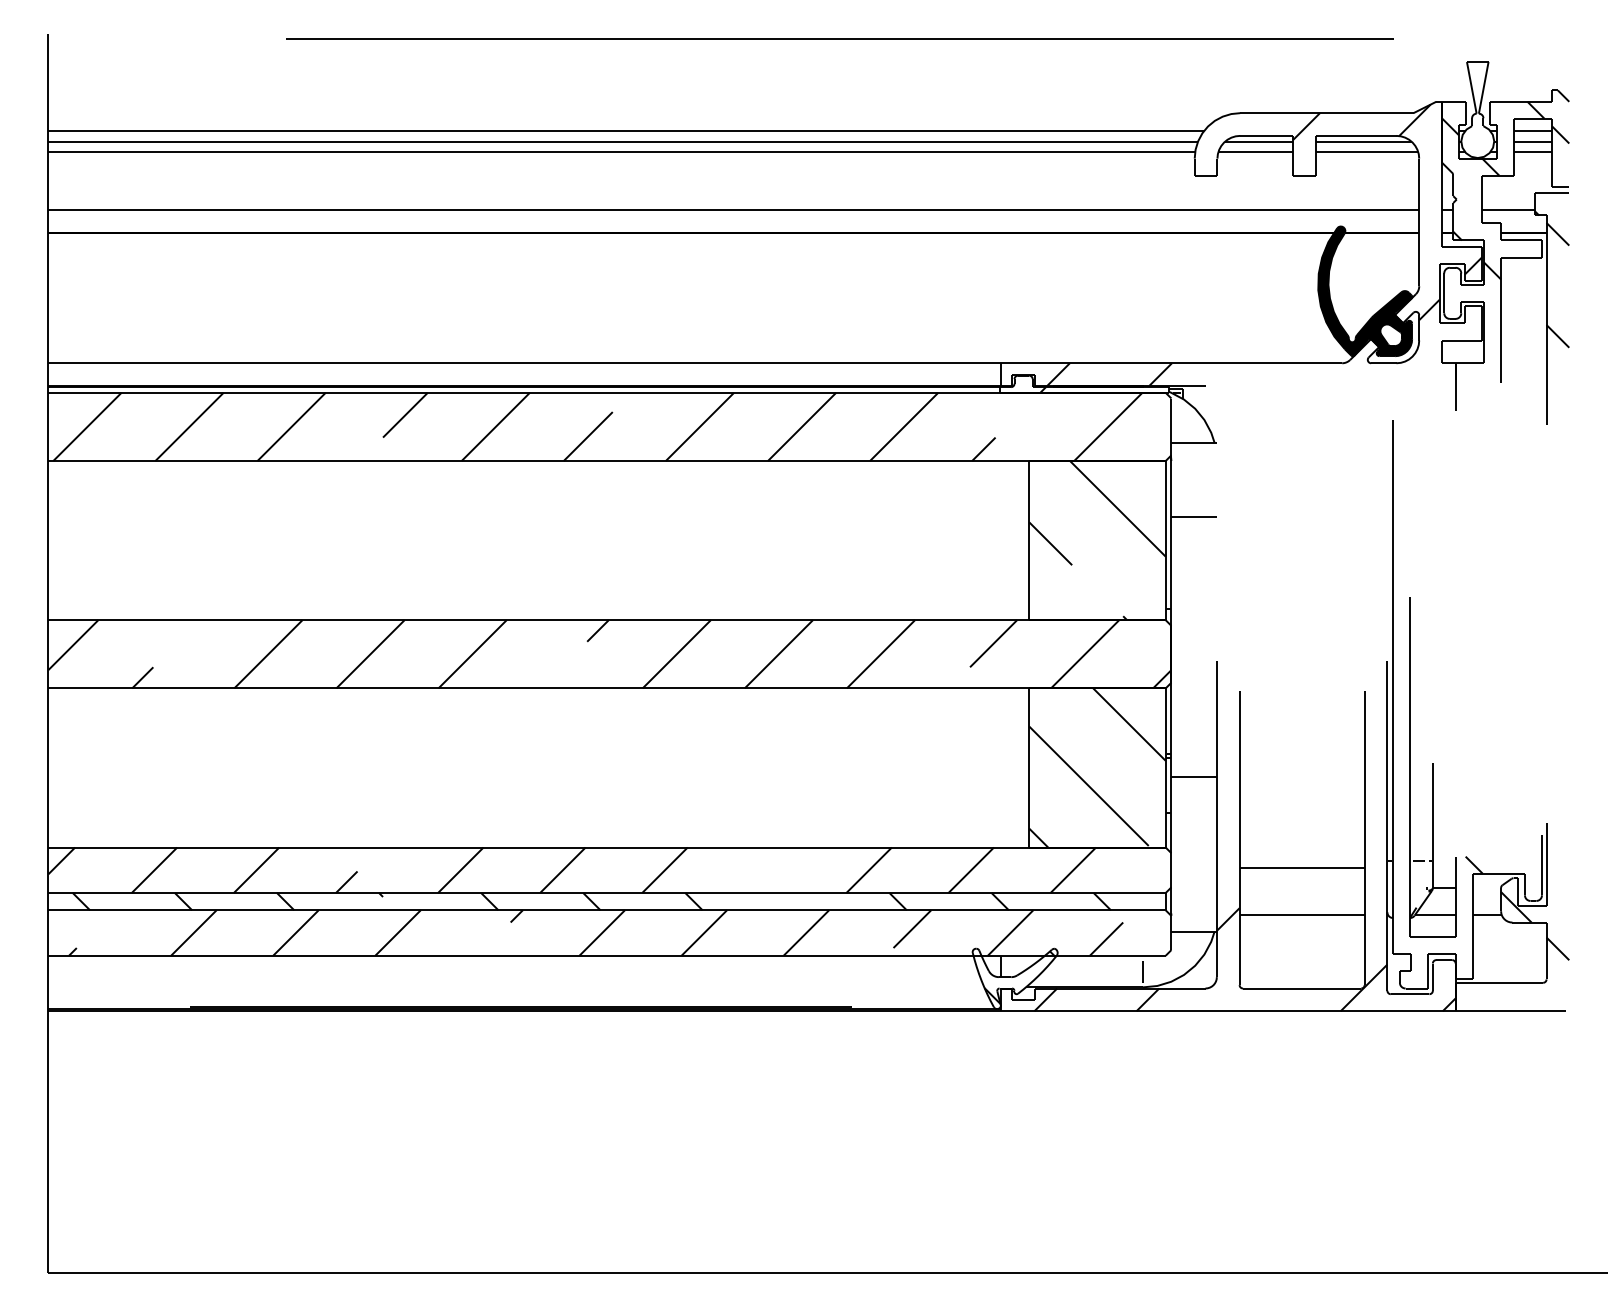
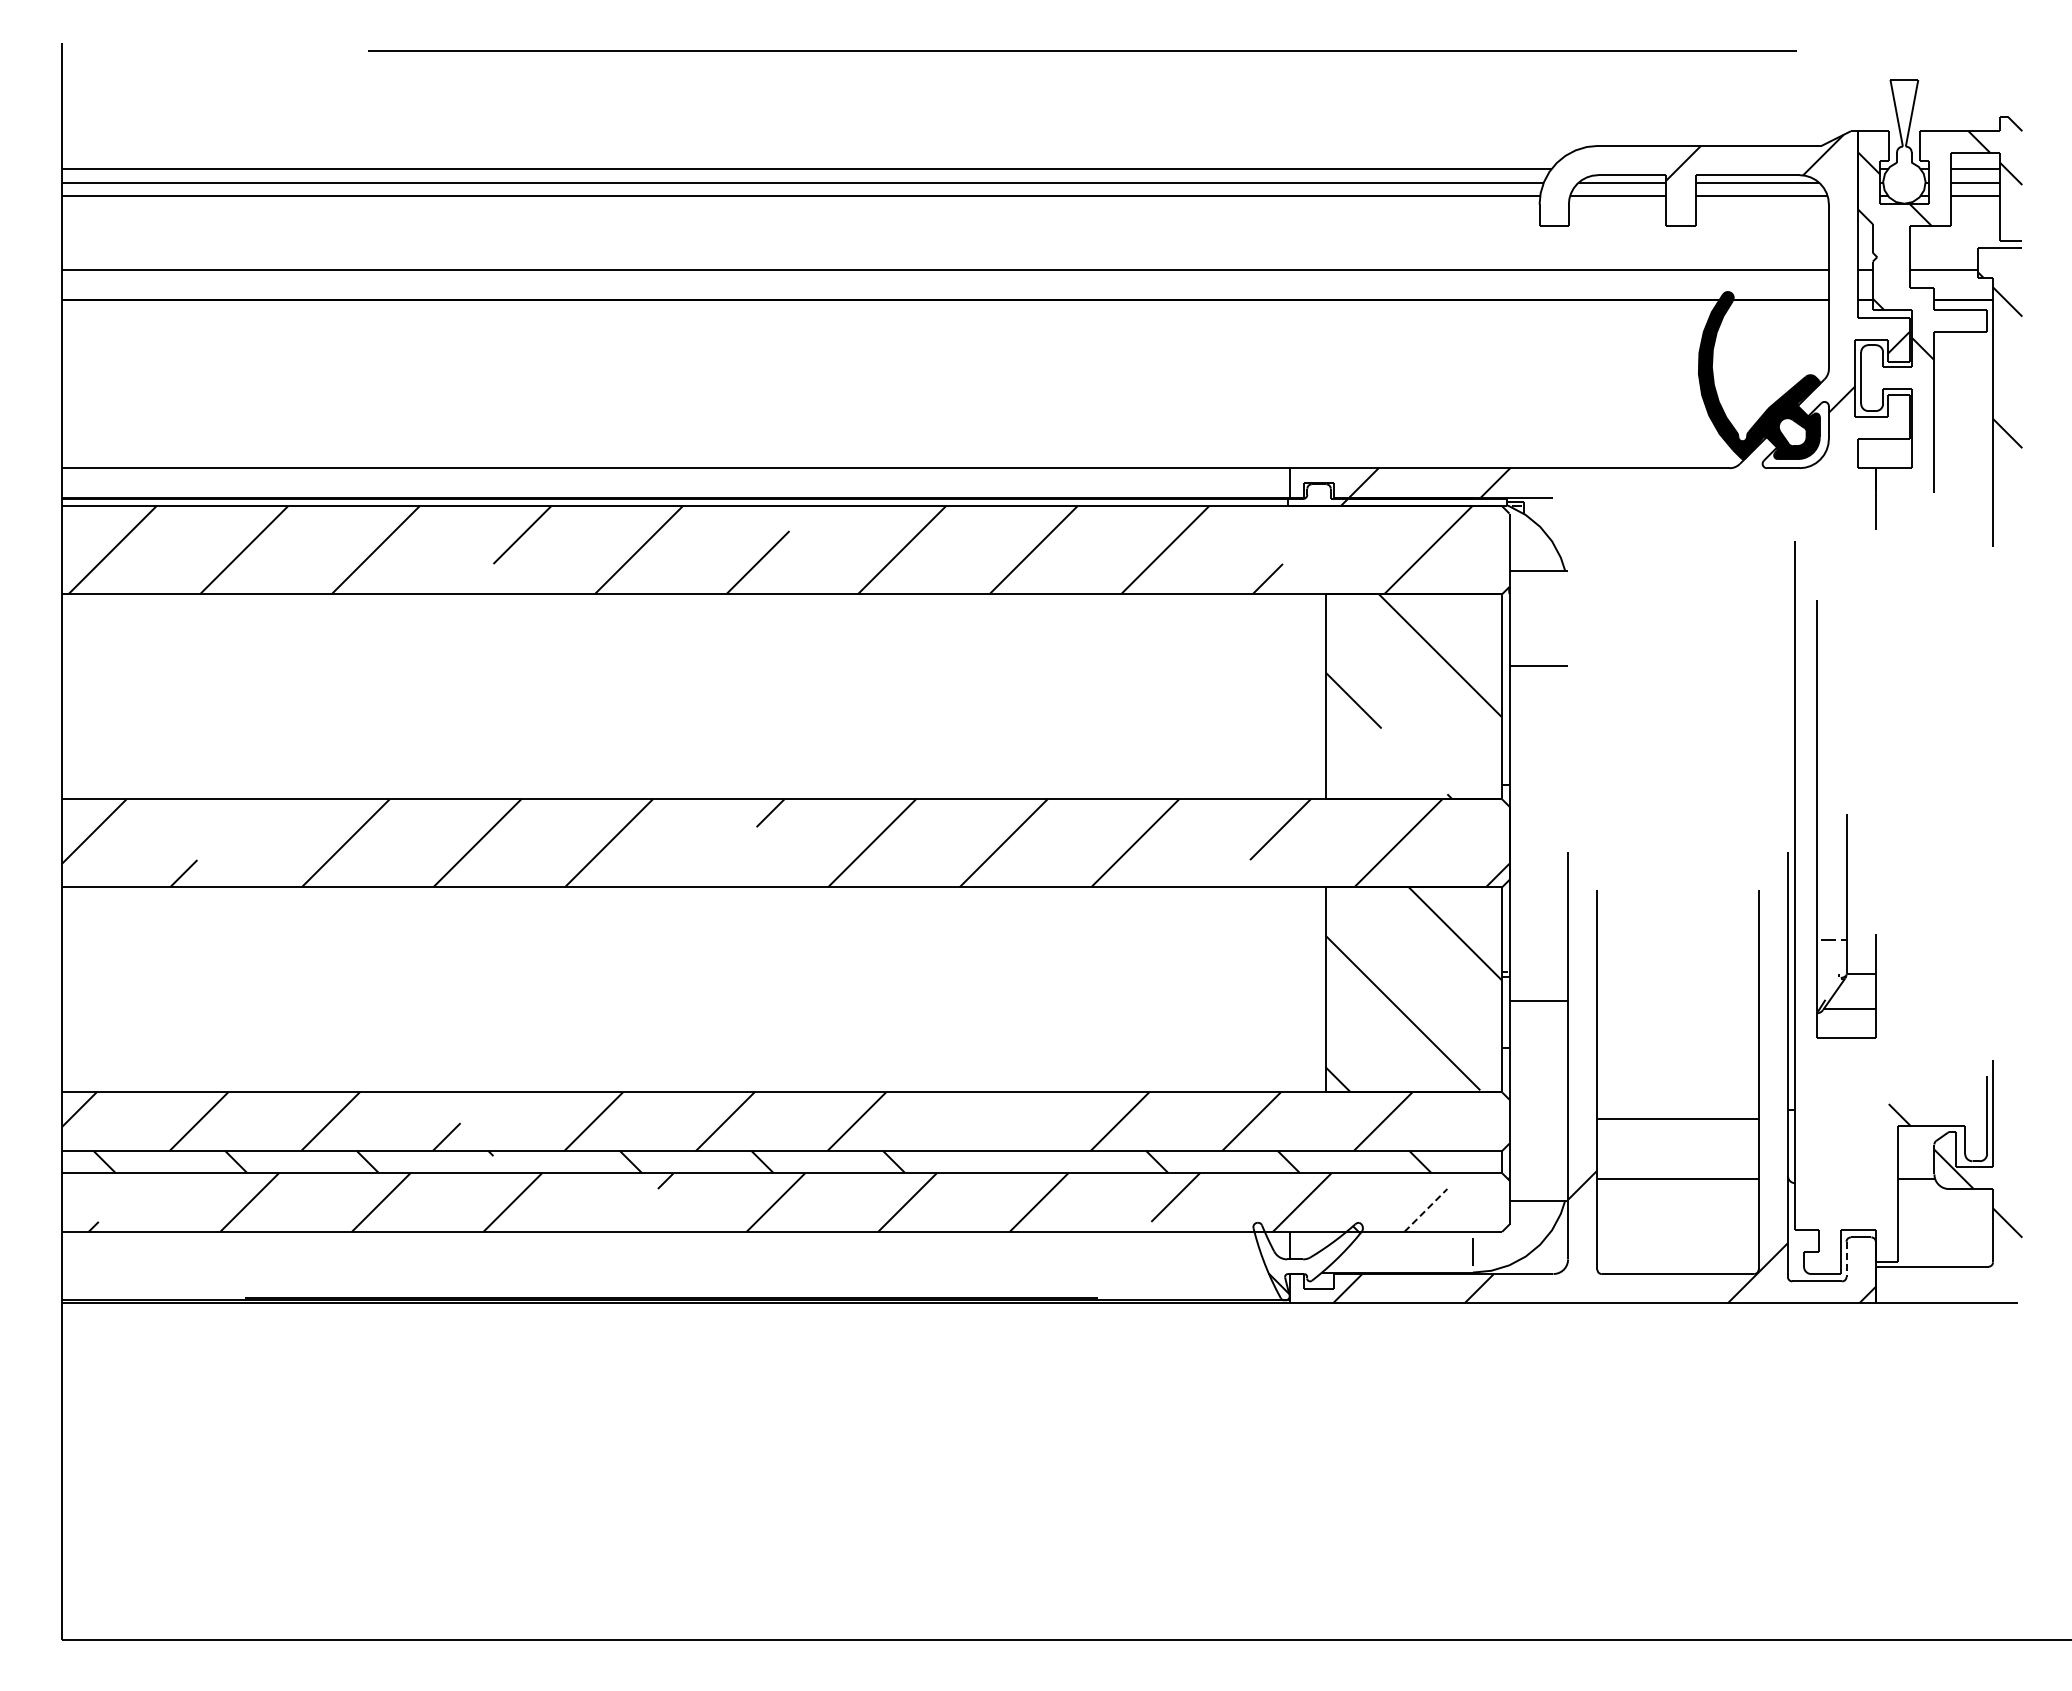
part: (1432, 767) -> (1846, 819), moved
line: (1106, 939) -> (1426, 1210), solid -> dashed
line: (1432, 977) -> (1846, 1259), solid -> dashed

